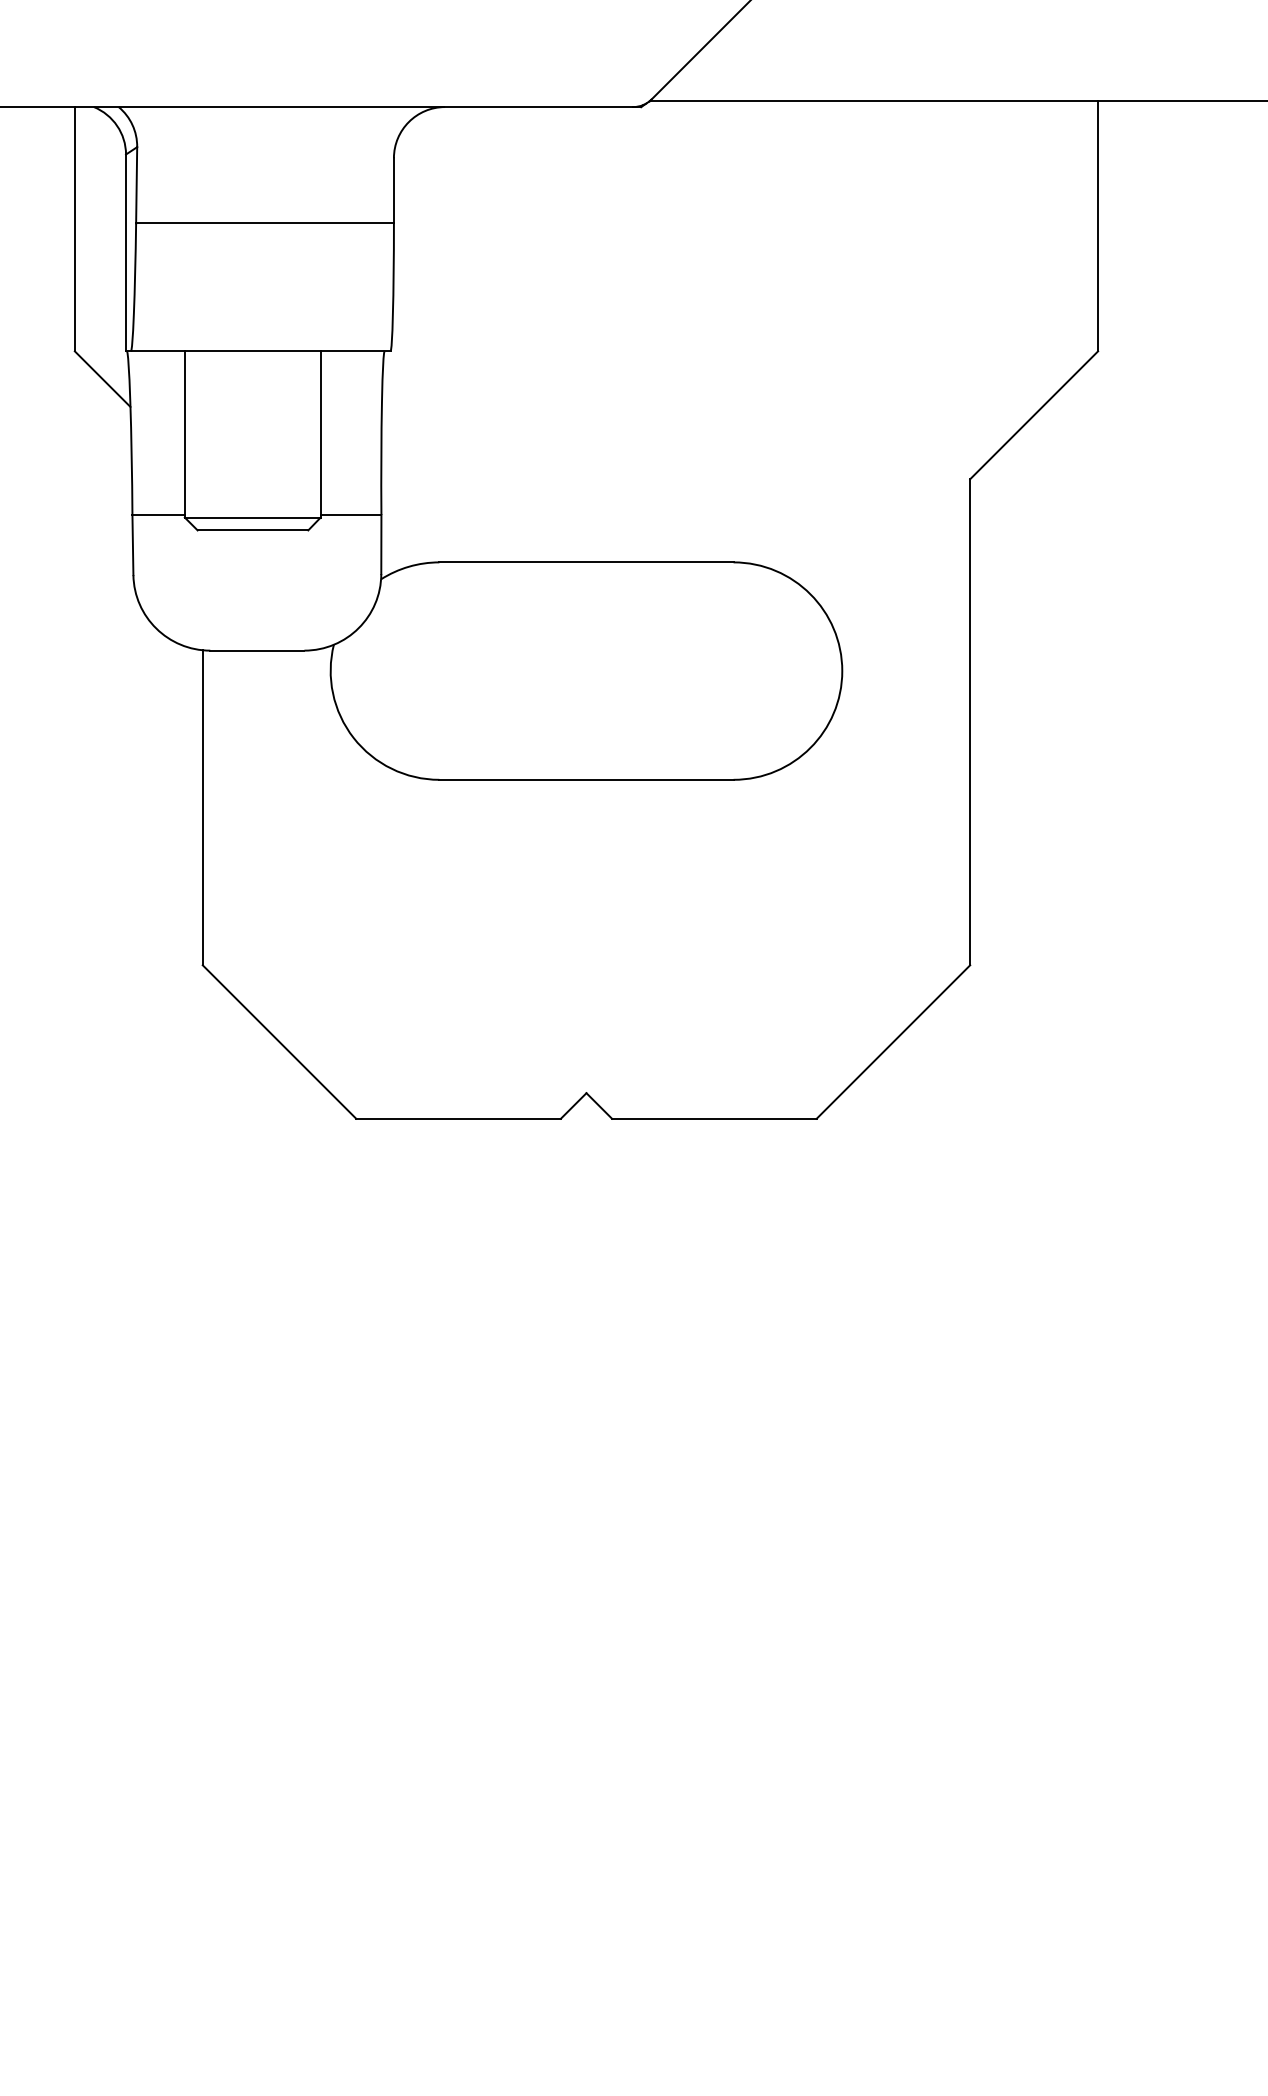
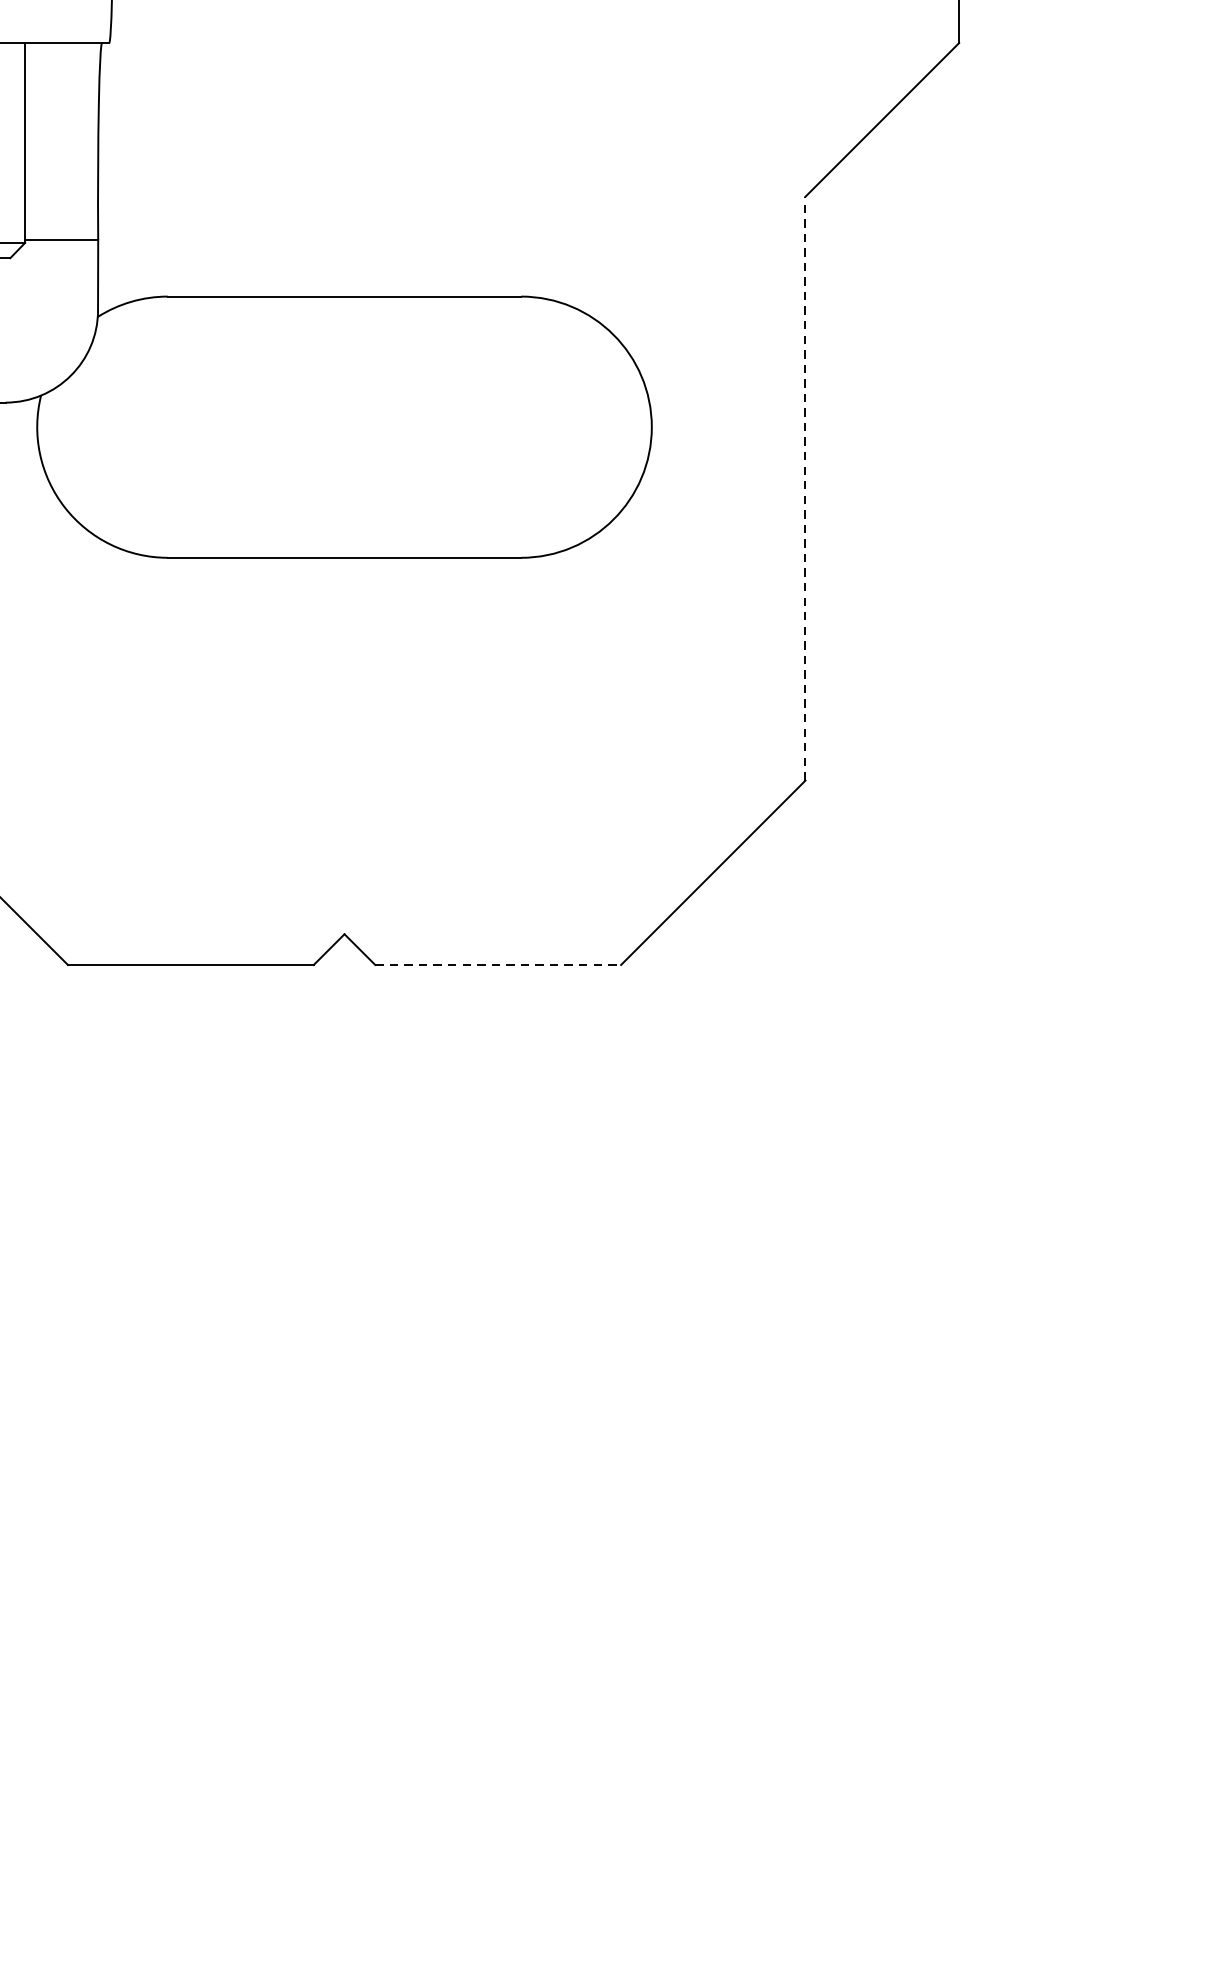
line: (970, 721) -> (805, 487), solid -> dashed
line: (714, 1118) -> (498, 964), solid -> dashed

